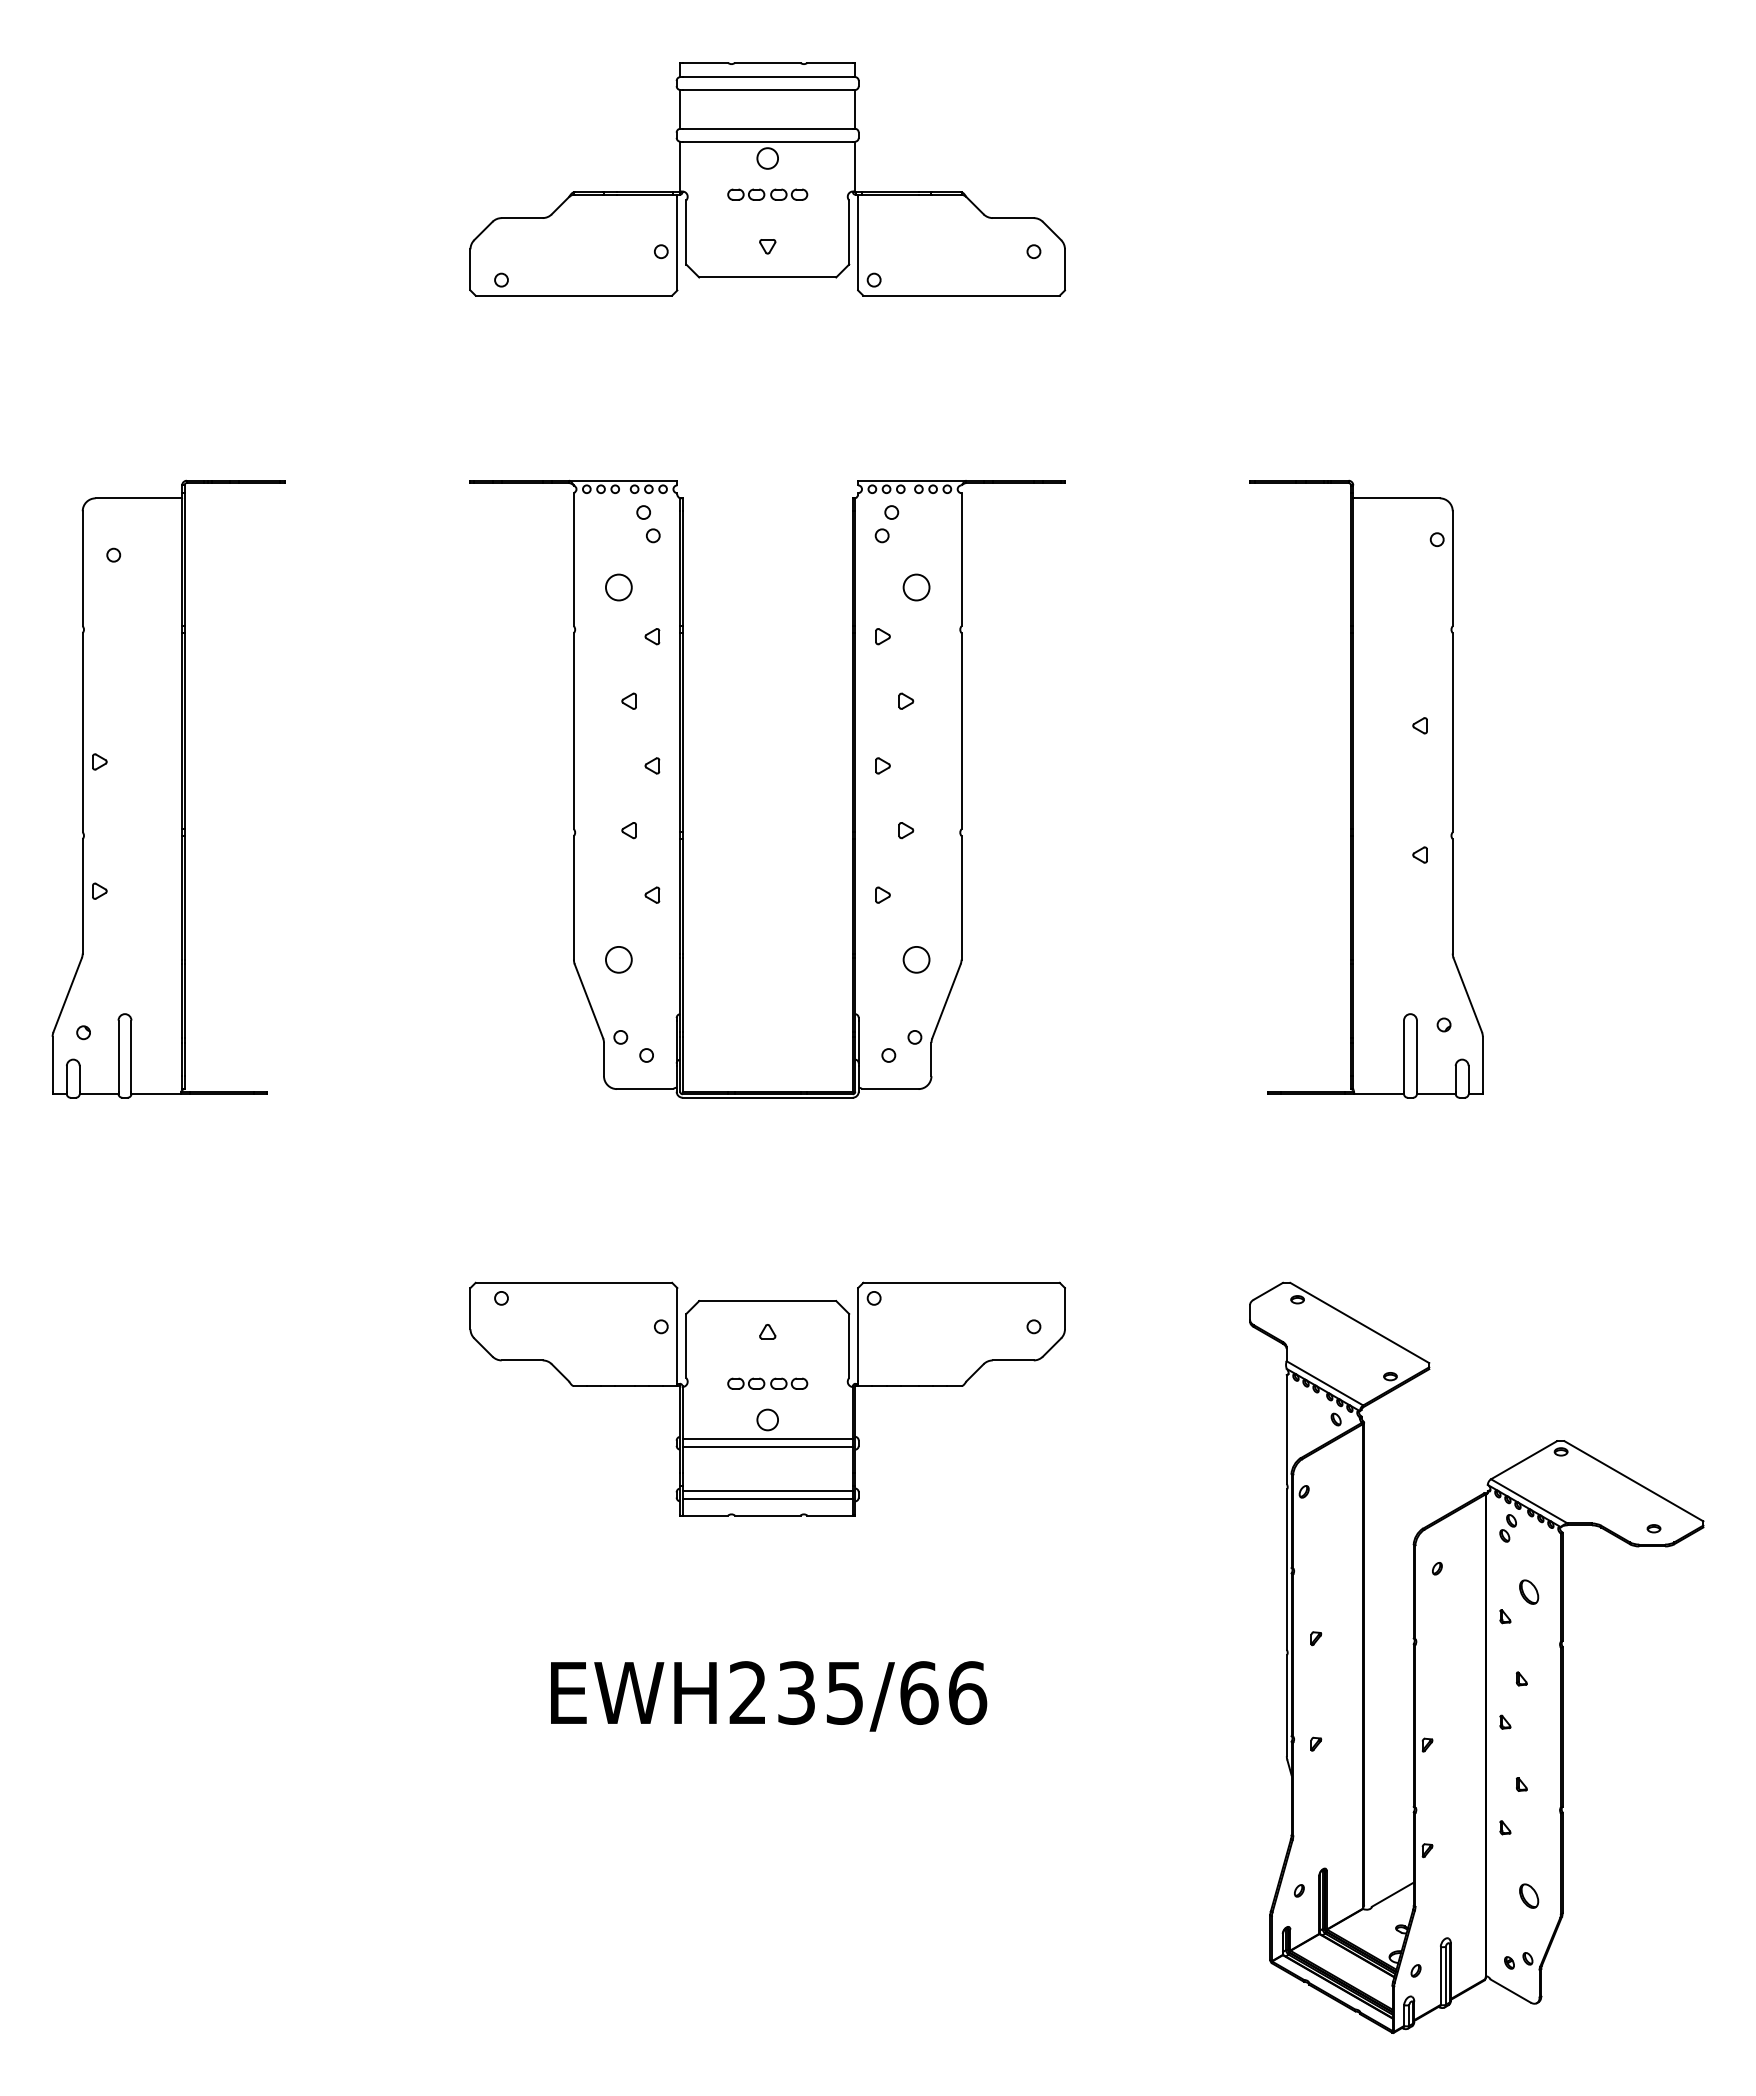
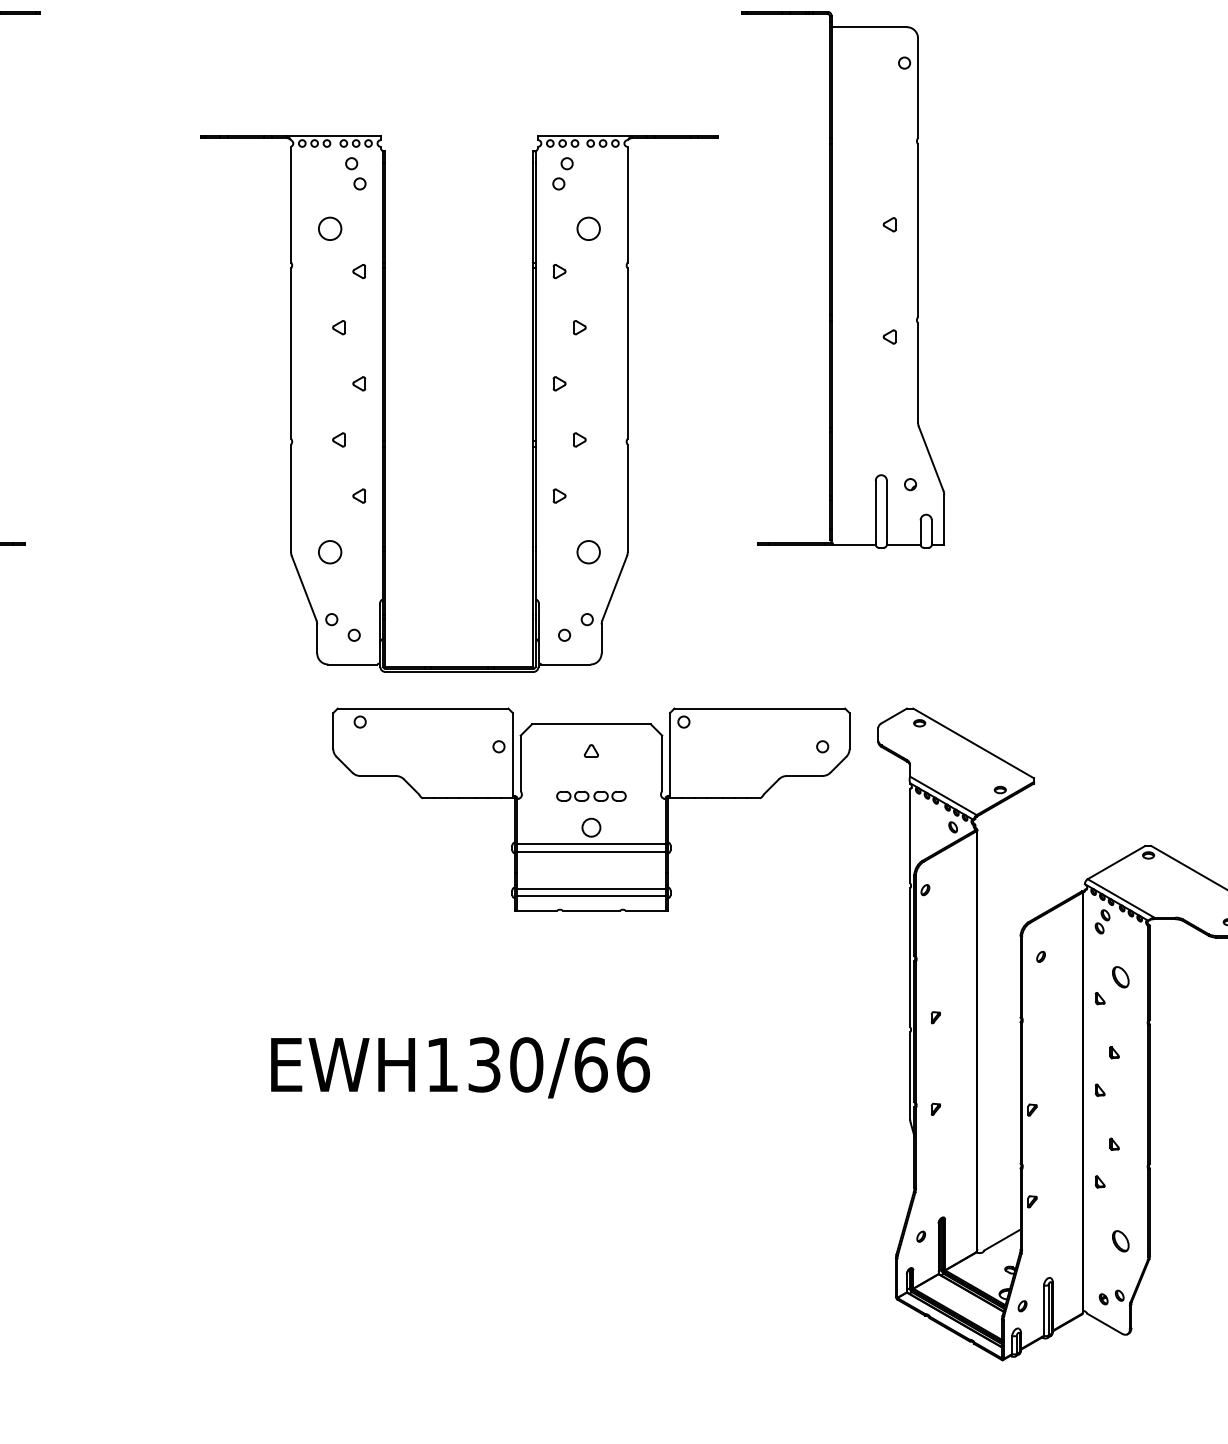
part: (683, 788) -> (386, 403), moved
part: (1366, 788) -> (843, 279), moved
part: (767, 1398) -> (591, 809), moved
text: (796, 1692) -> (484, 1064), EWH235/66 -> EWH130/66

